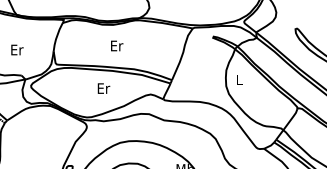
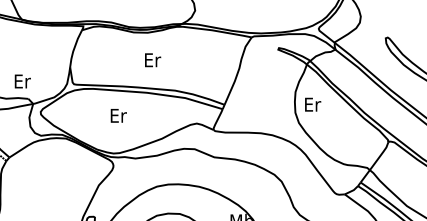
text: (17, 50) -> (22, 81), moved
text: (240, 79) -> (313, 104), L -> Er
text: (103, 88) -> (118, 115), moved

